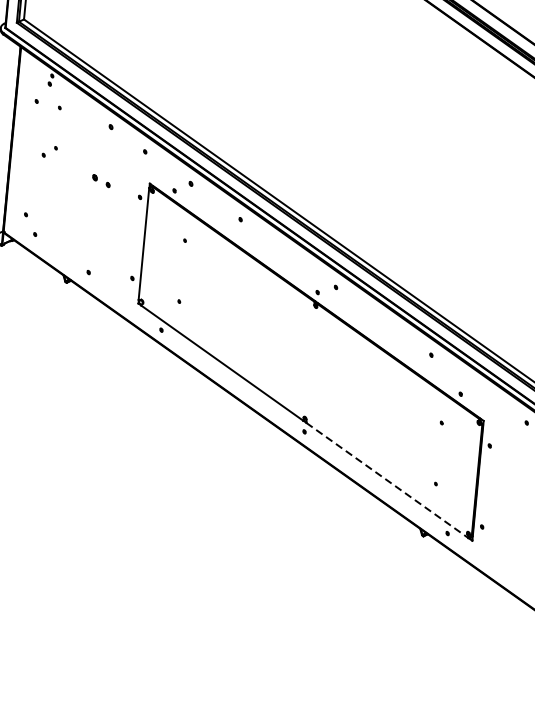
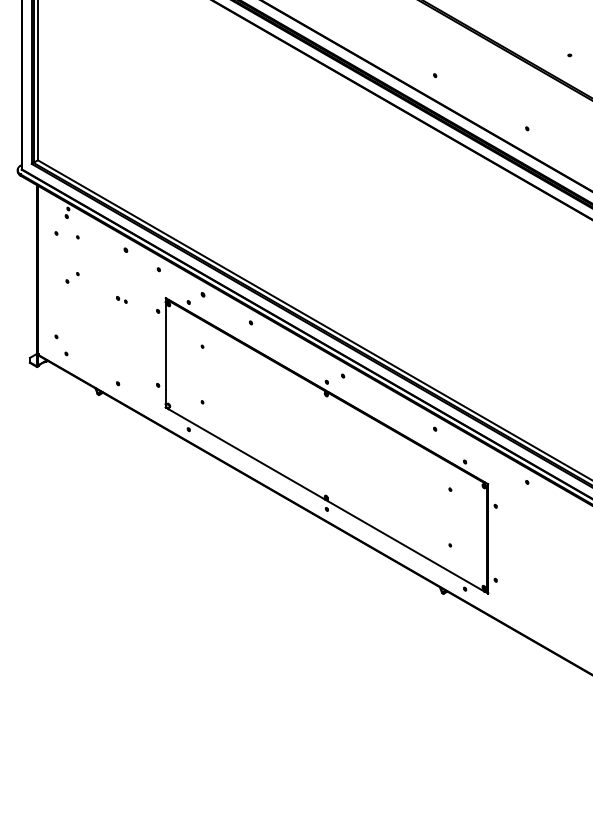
part: (101, 180) -> (121, 299), size x0.62
line: (387, 480) -> (406, 546), dashed -> solid

